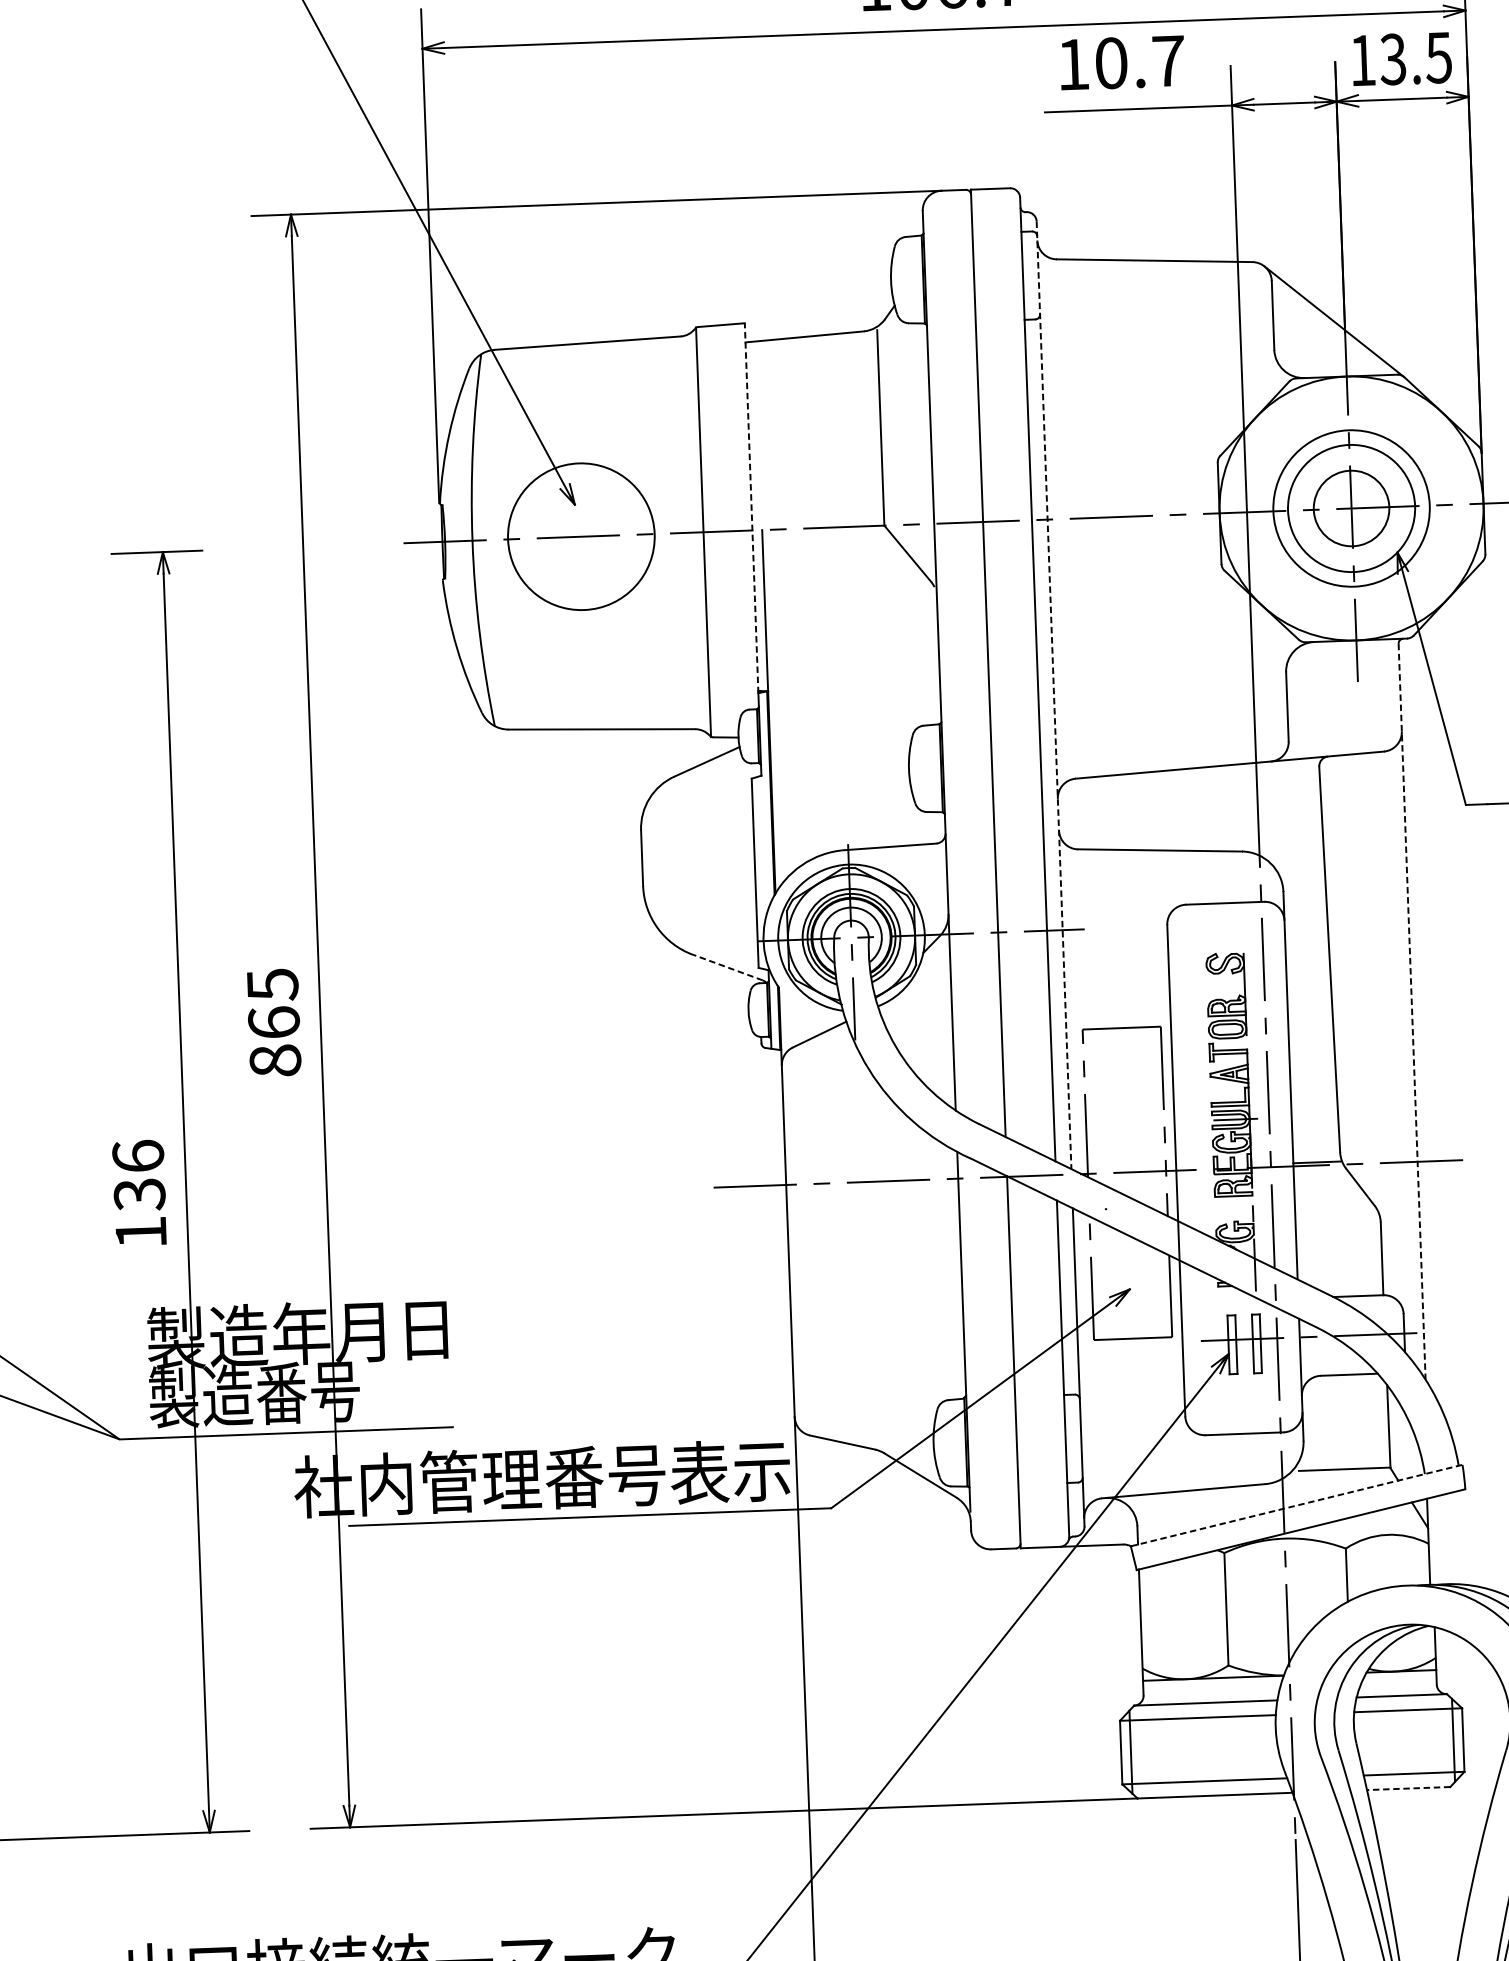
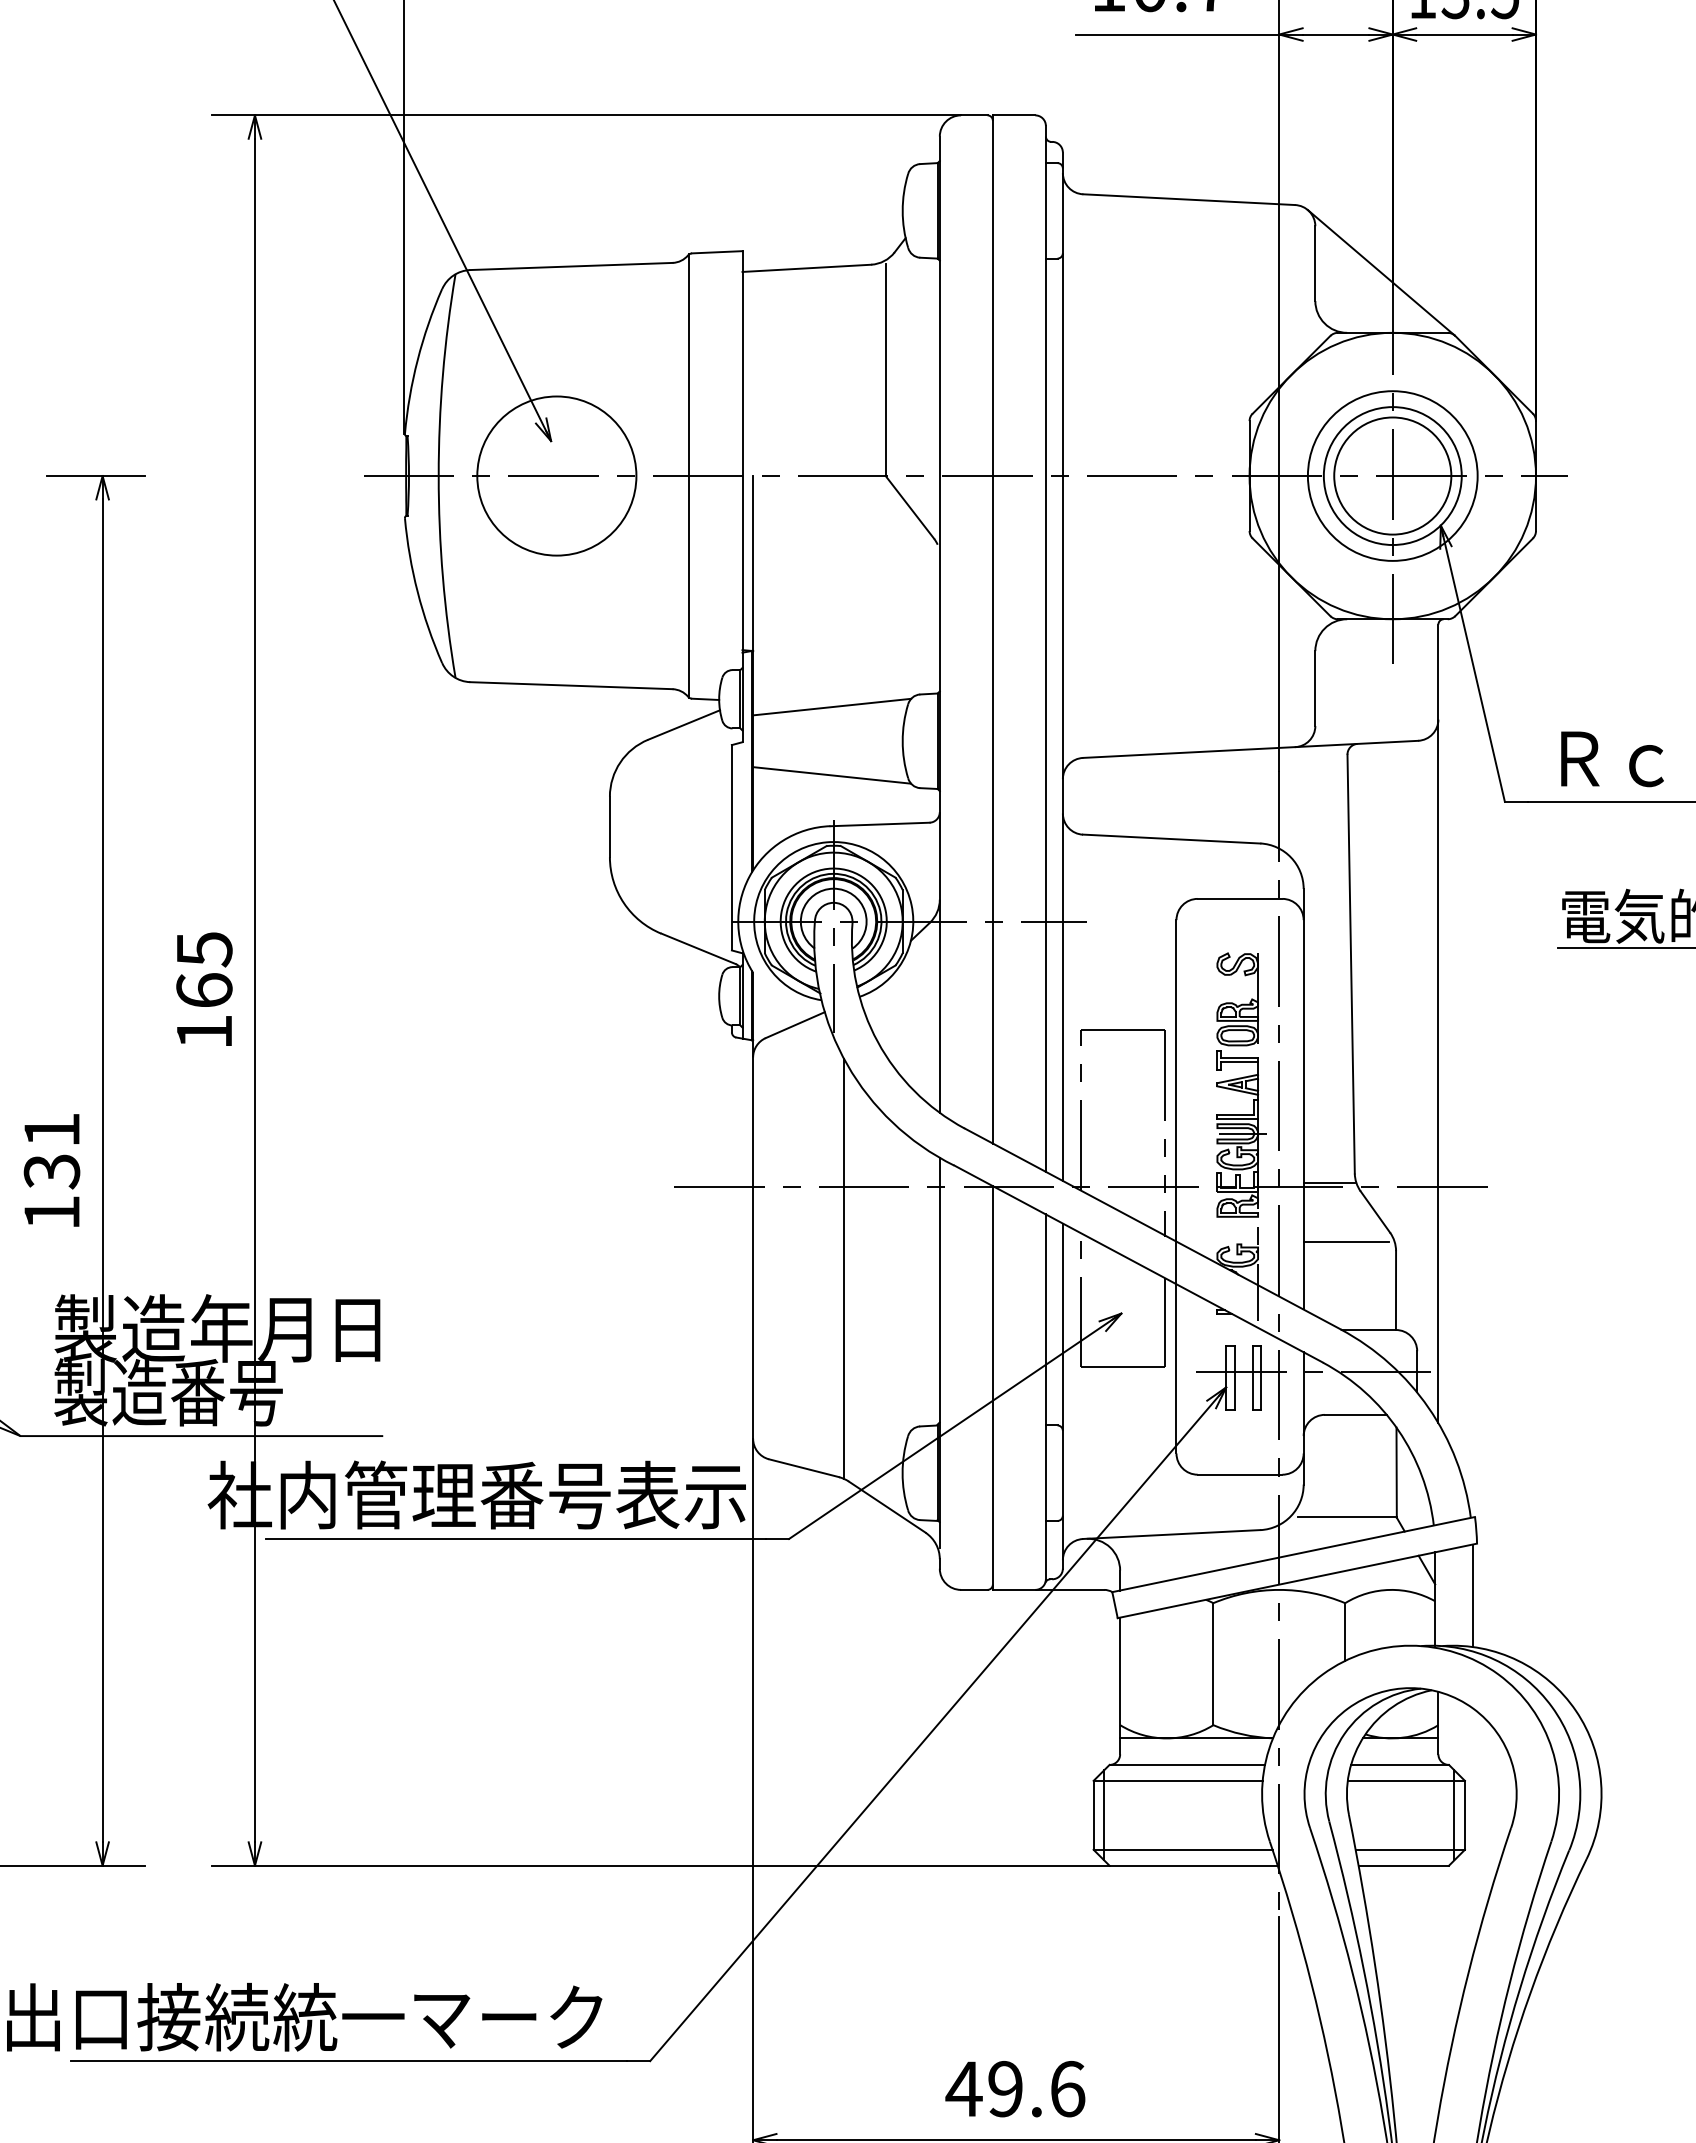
line: (751, 507) -> (742, 451), dashed -> solid
circle: (1351, 507) -> (1392, 475), size x1.43
line: (1053, 696) -> (1062, 667), dashed -> solid
line: (843, 739) -> (832, 706), added
line: (845, 803) -> (832, 775), added
line: (727, 967) -> (698, 948), dashed -> solid
line: (1412, 1012) -> (1438, 1024), dashed -> solid
text: (275, 1060) -> (204, 1031), 865 -> 165
text: (137, 1155) -> (51, 1129), 136 -> 131
line: (1334, 1215) -> (1346, 1241), added
line: (873, 1257) -> (844, 1268), added
line: (1297, 1505) -> (1294, 1554), dashed -> solid
line: (1462, 1537) -> (1472, 1595), added
line: (1408, 1788) -> (1403, 1865), dashed -> solid

